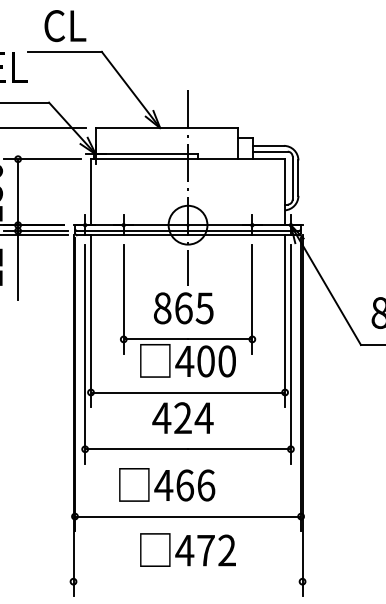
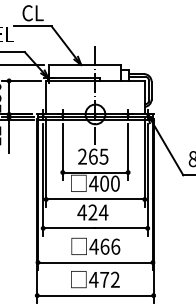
text: (162, 307) -> (82, 156), 865 -> 265
text: (166, 483) -> (95, 245), moved
line: (188, 581) -> (95, 295), added

